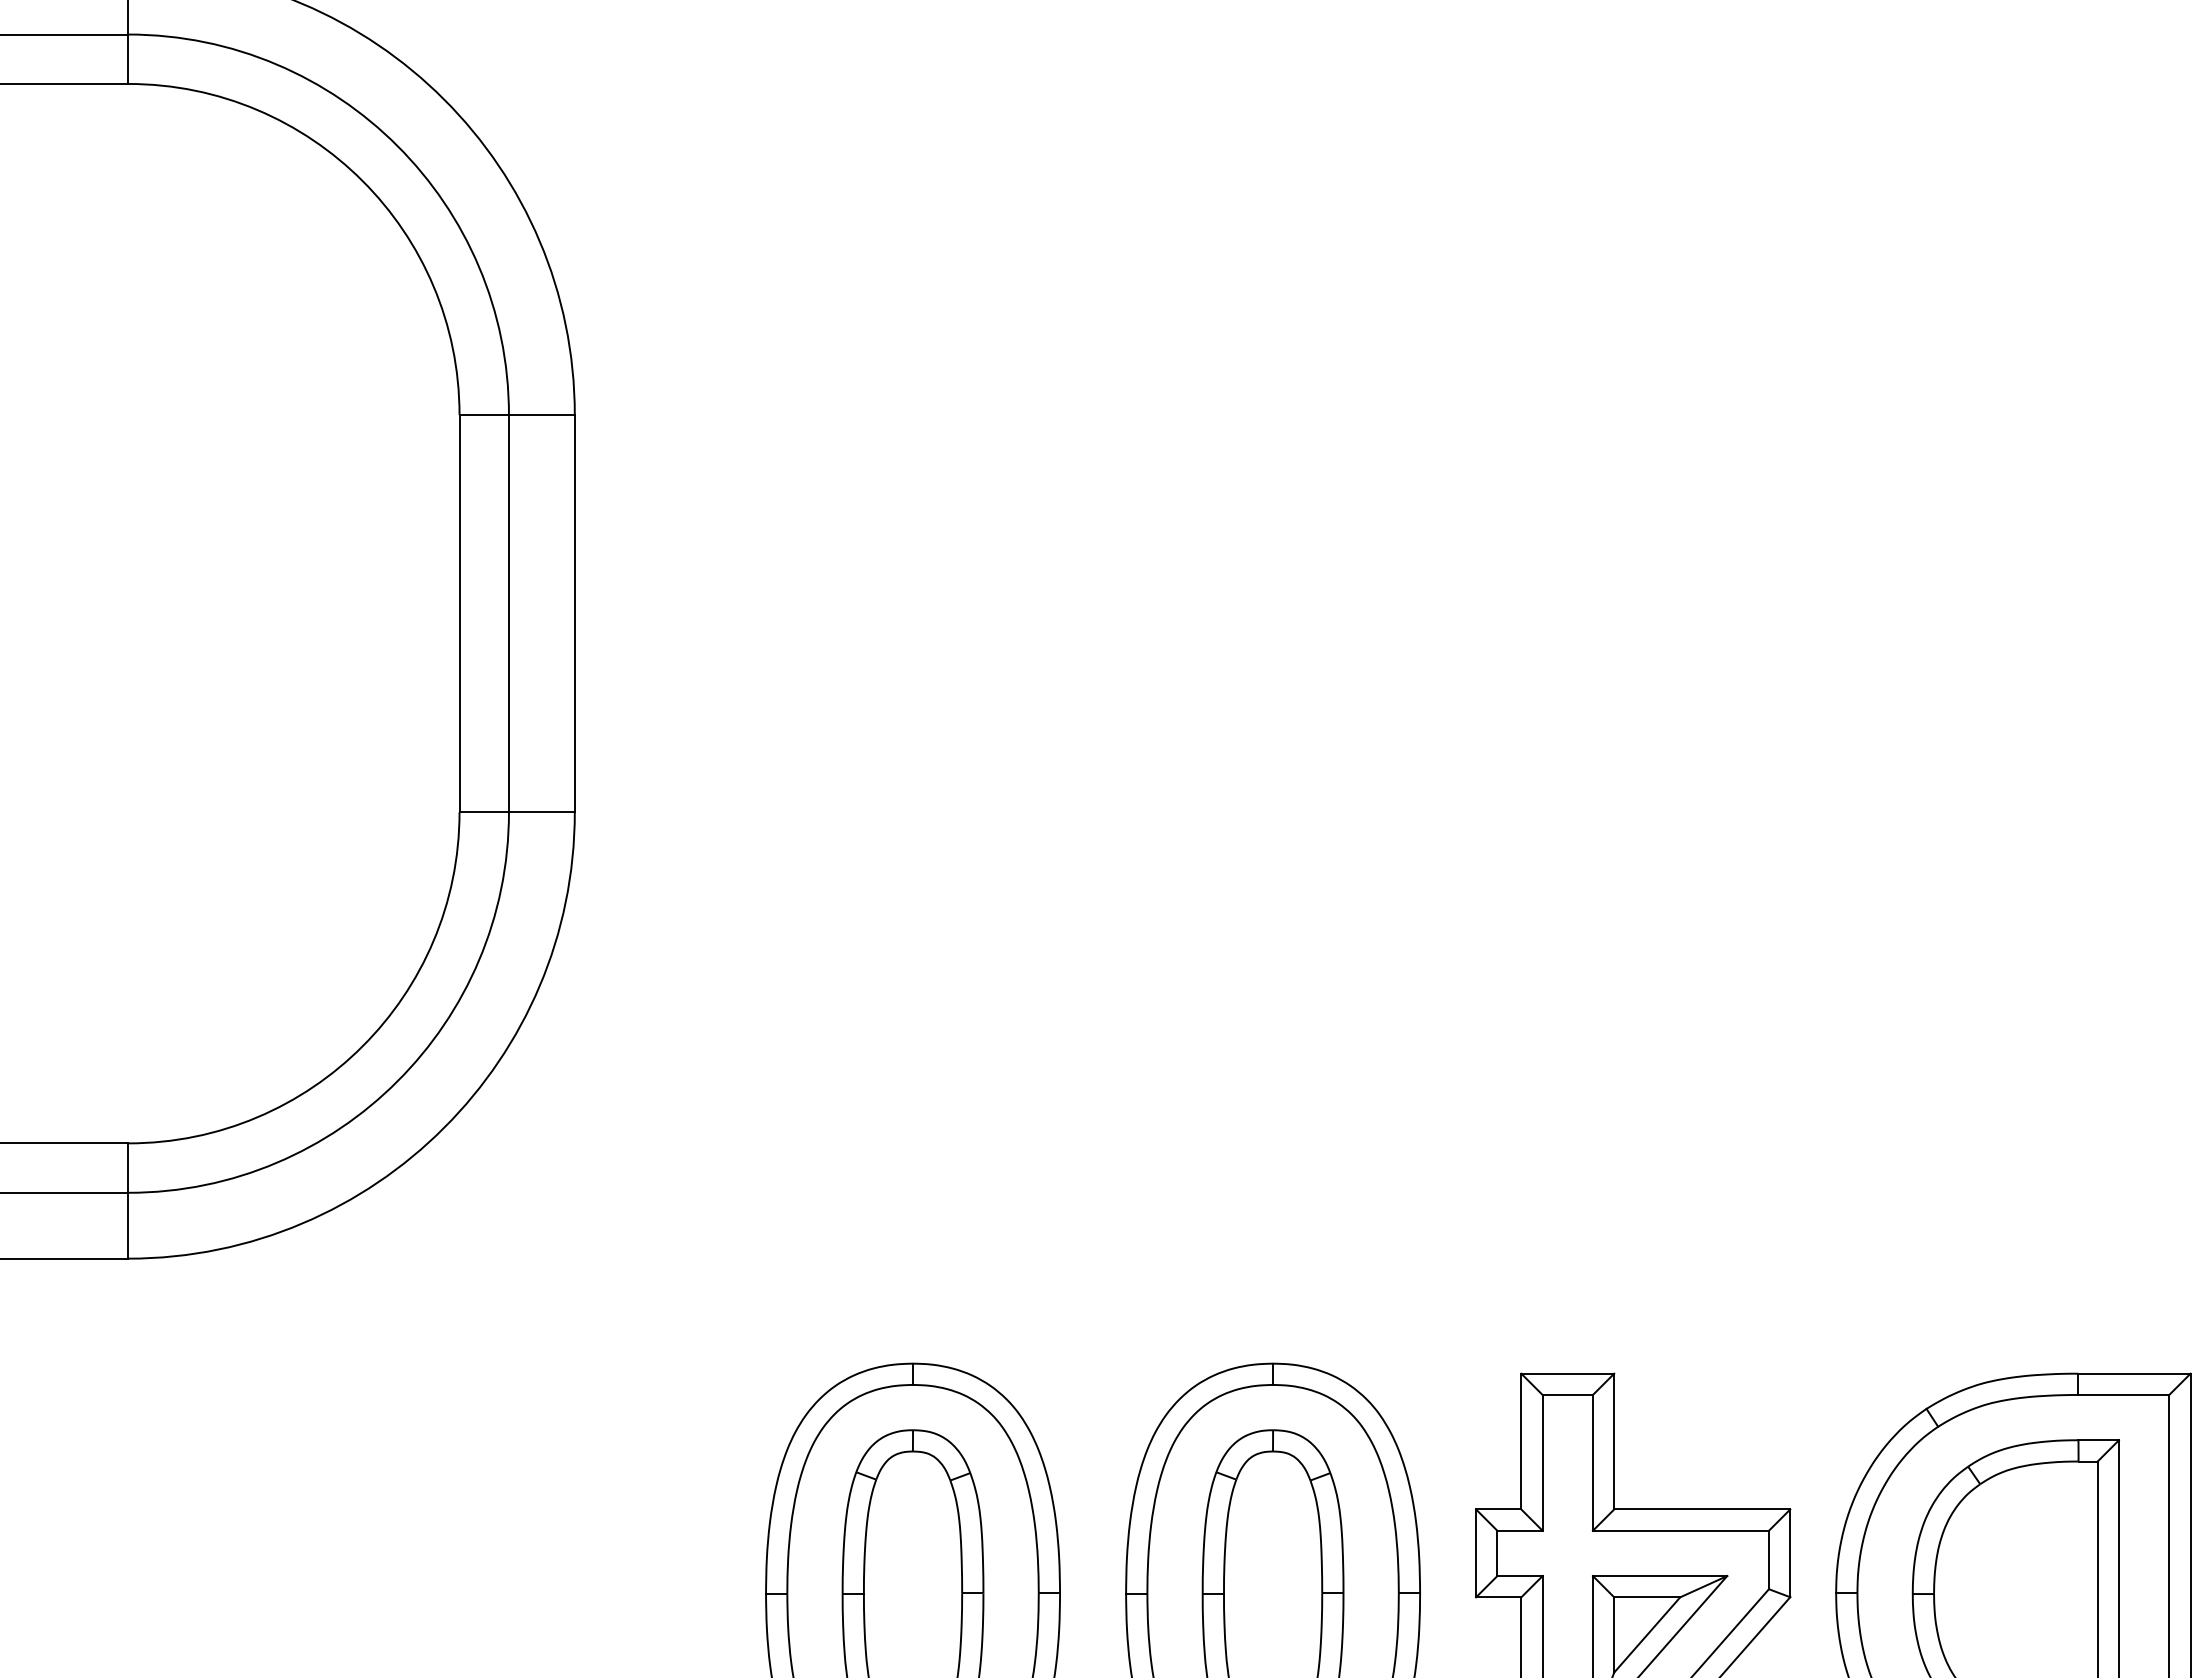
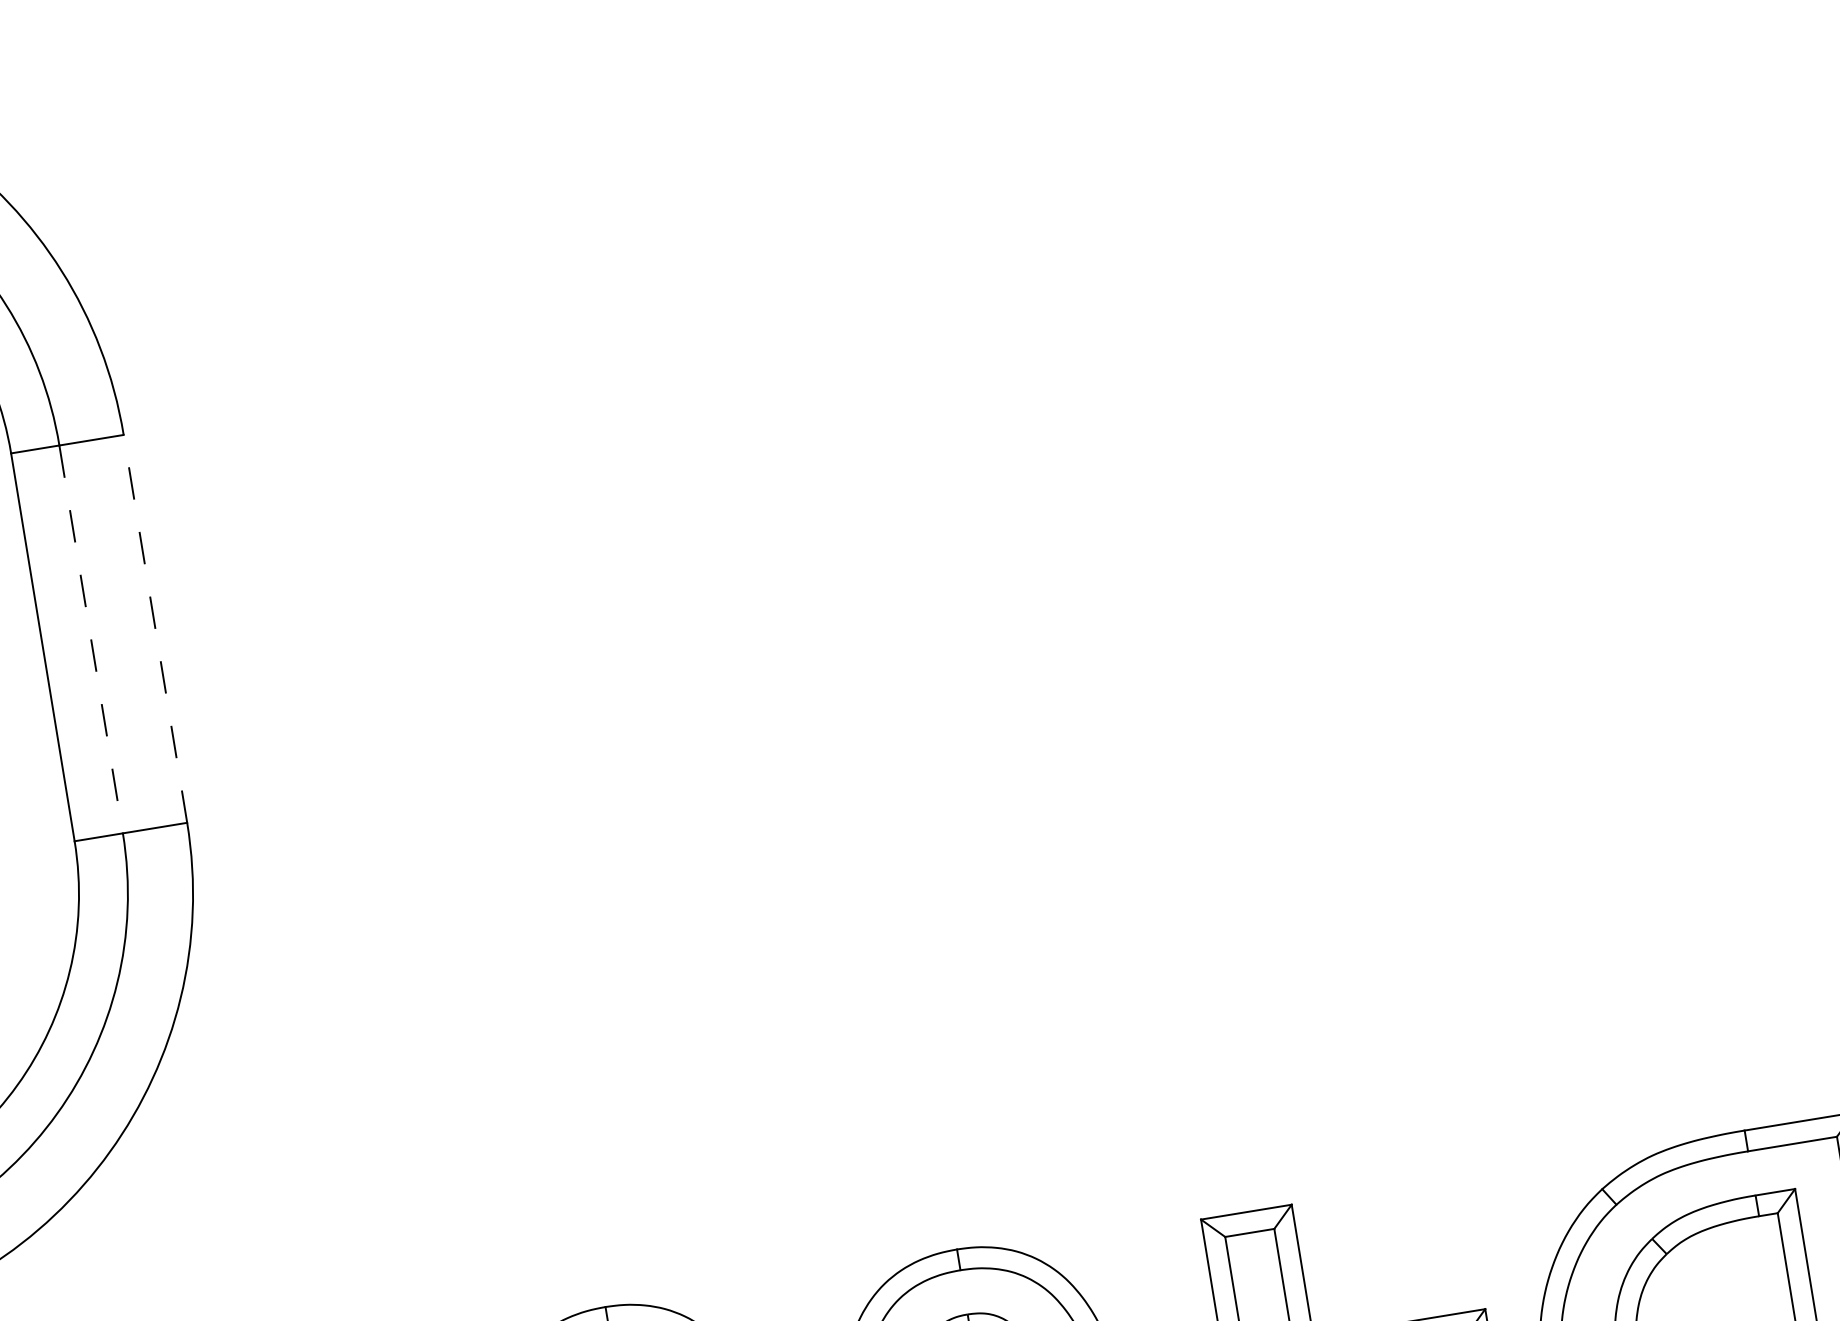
line: (508, 613) -> (90, 639), solid -> dashed
line: (574, 613) -> (155, 628), solid -> dashed

